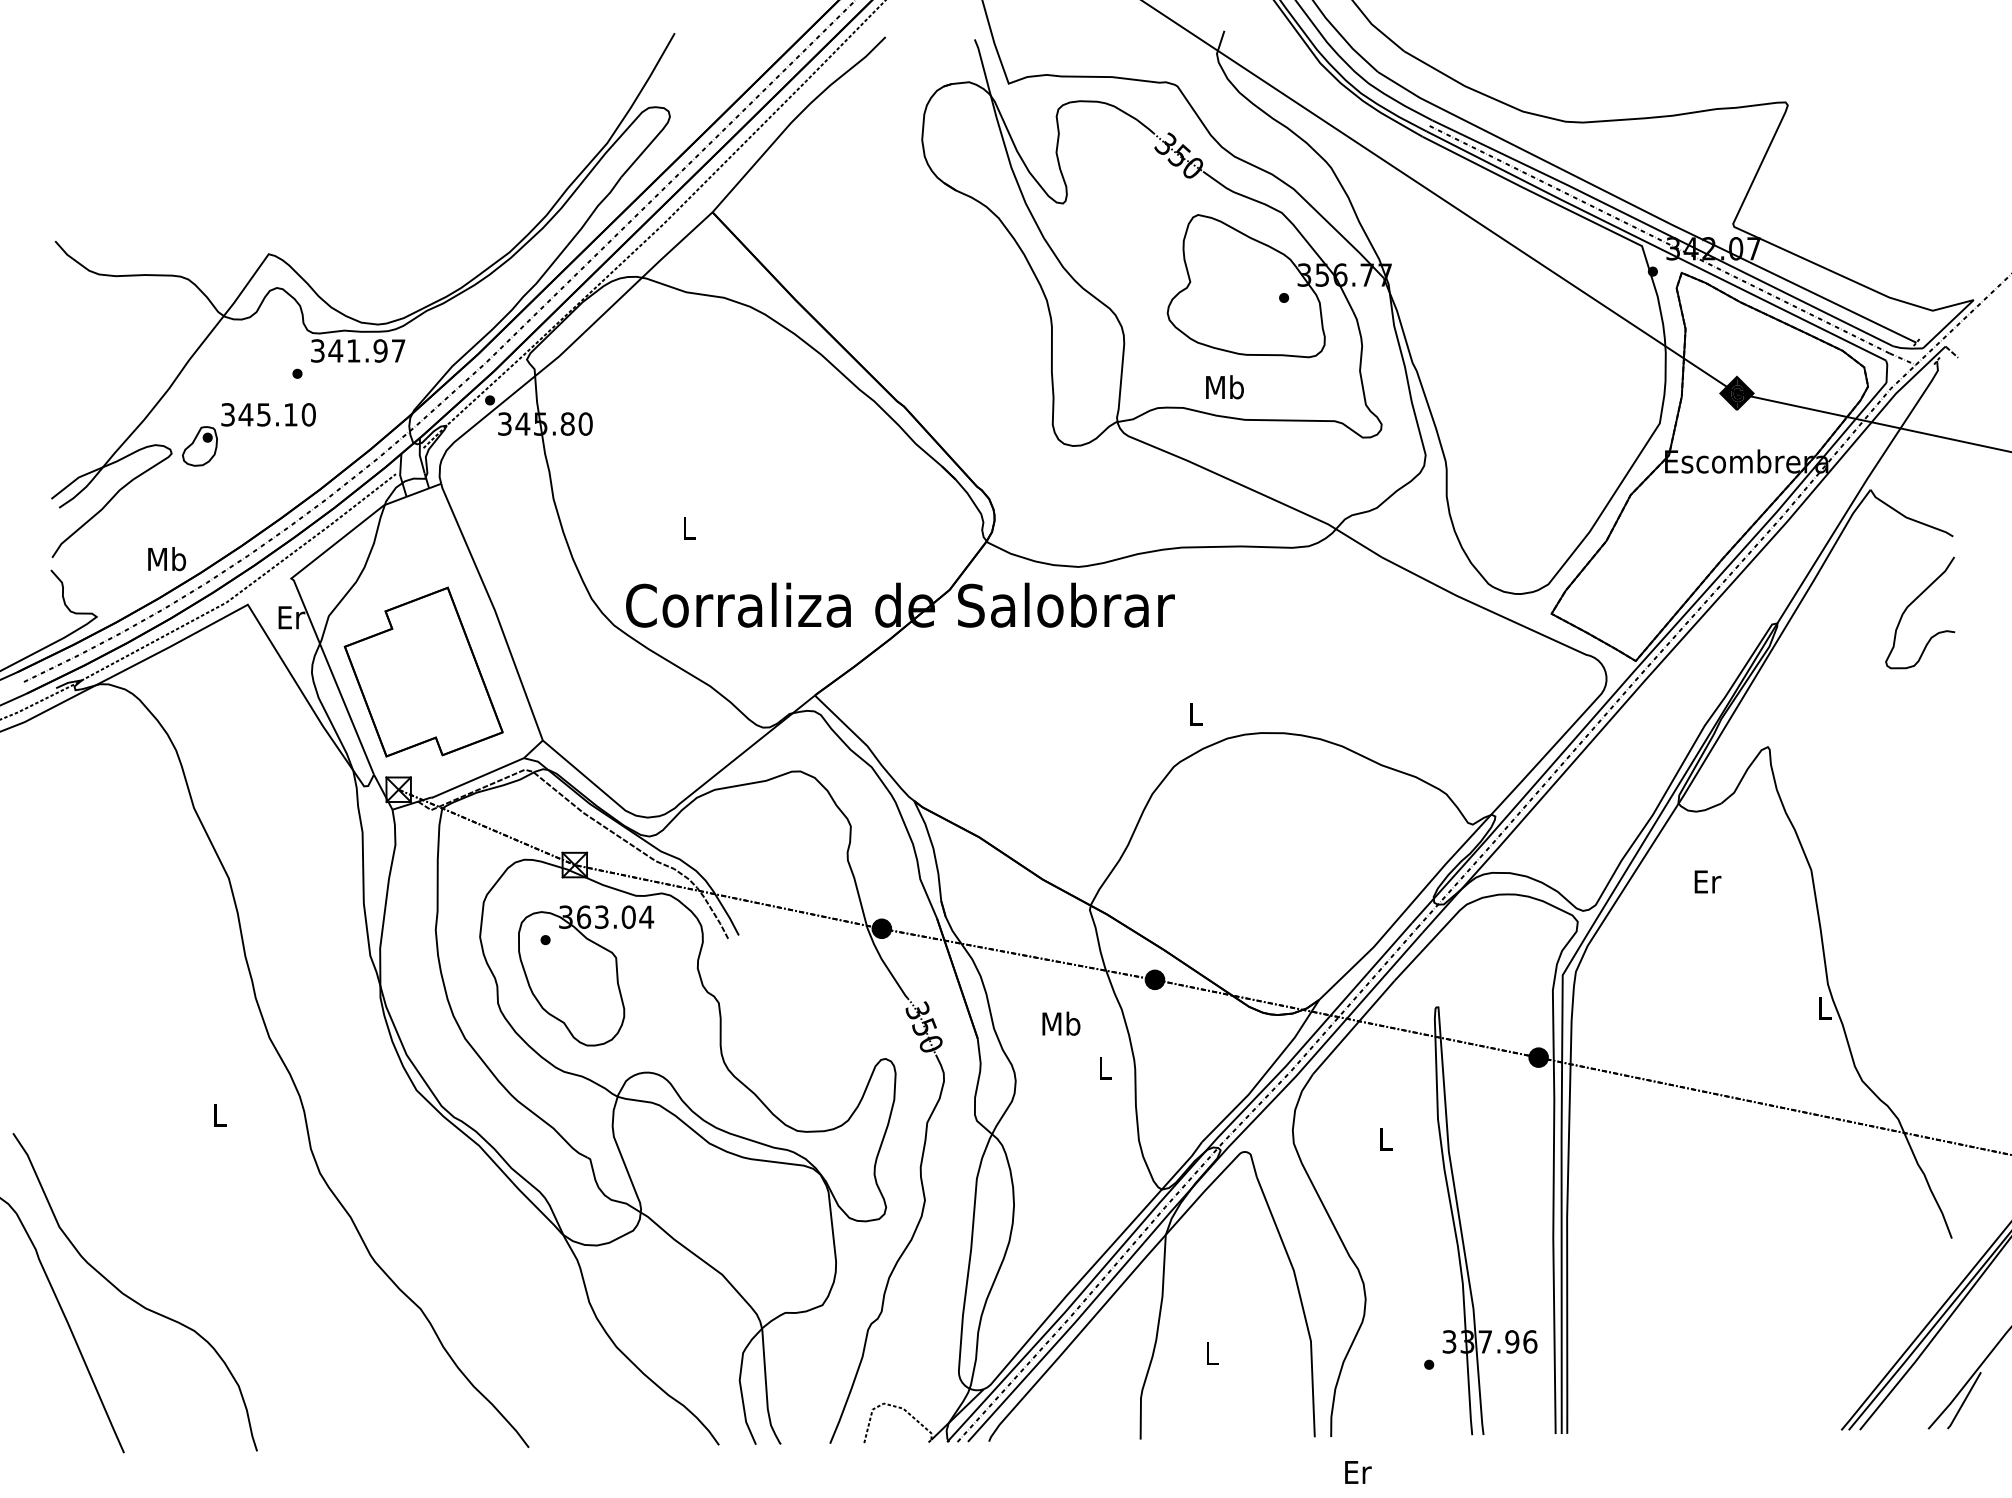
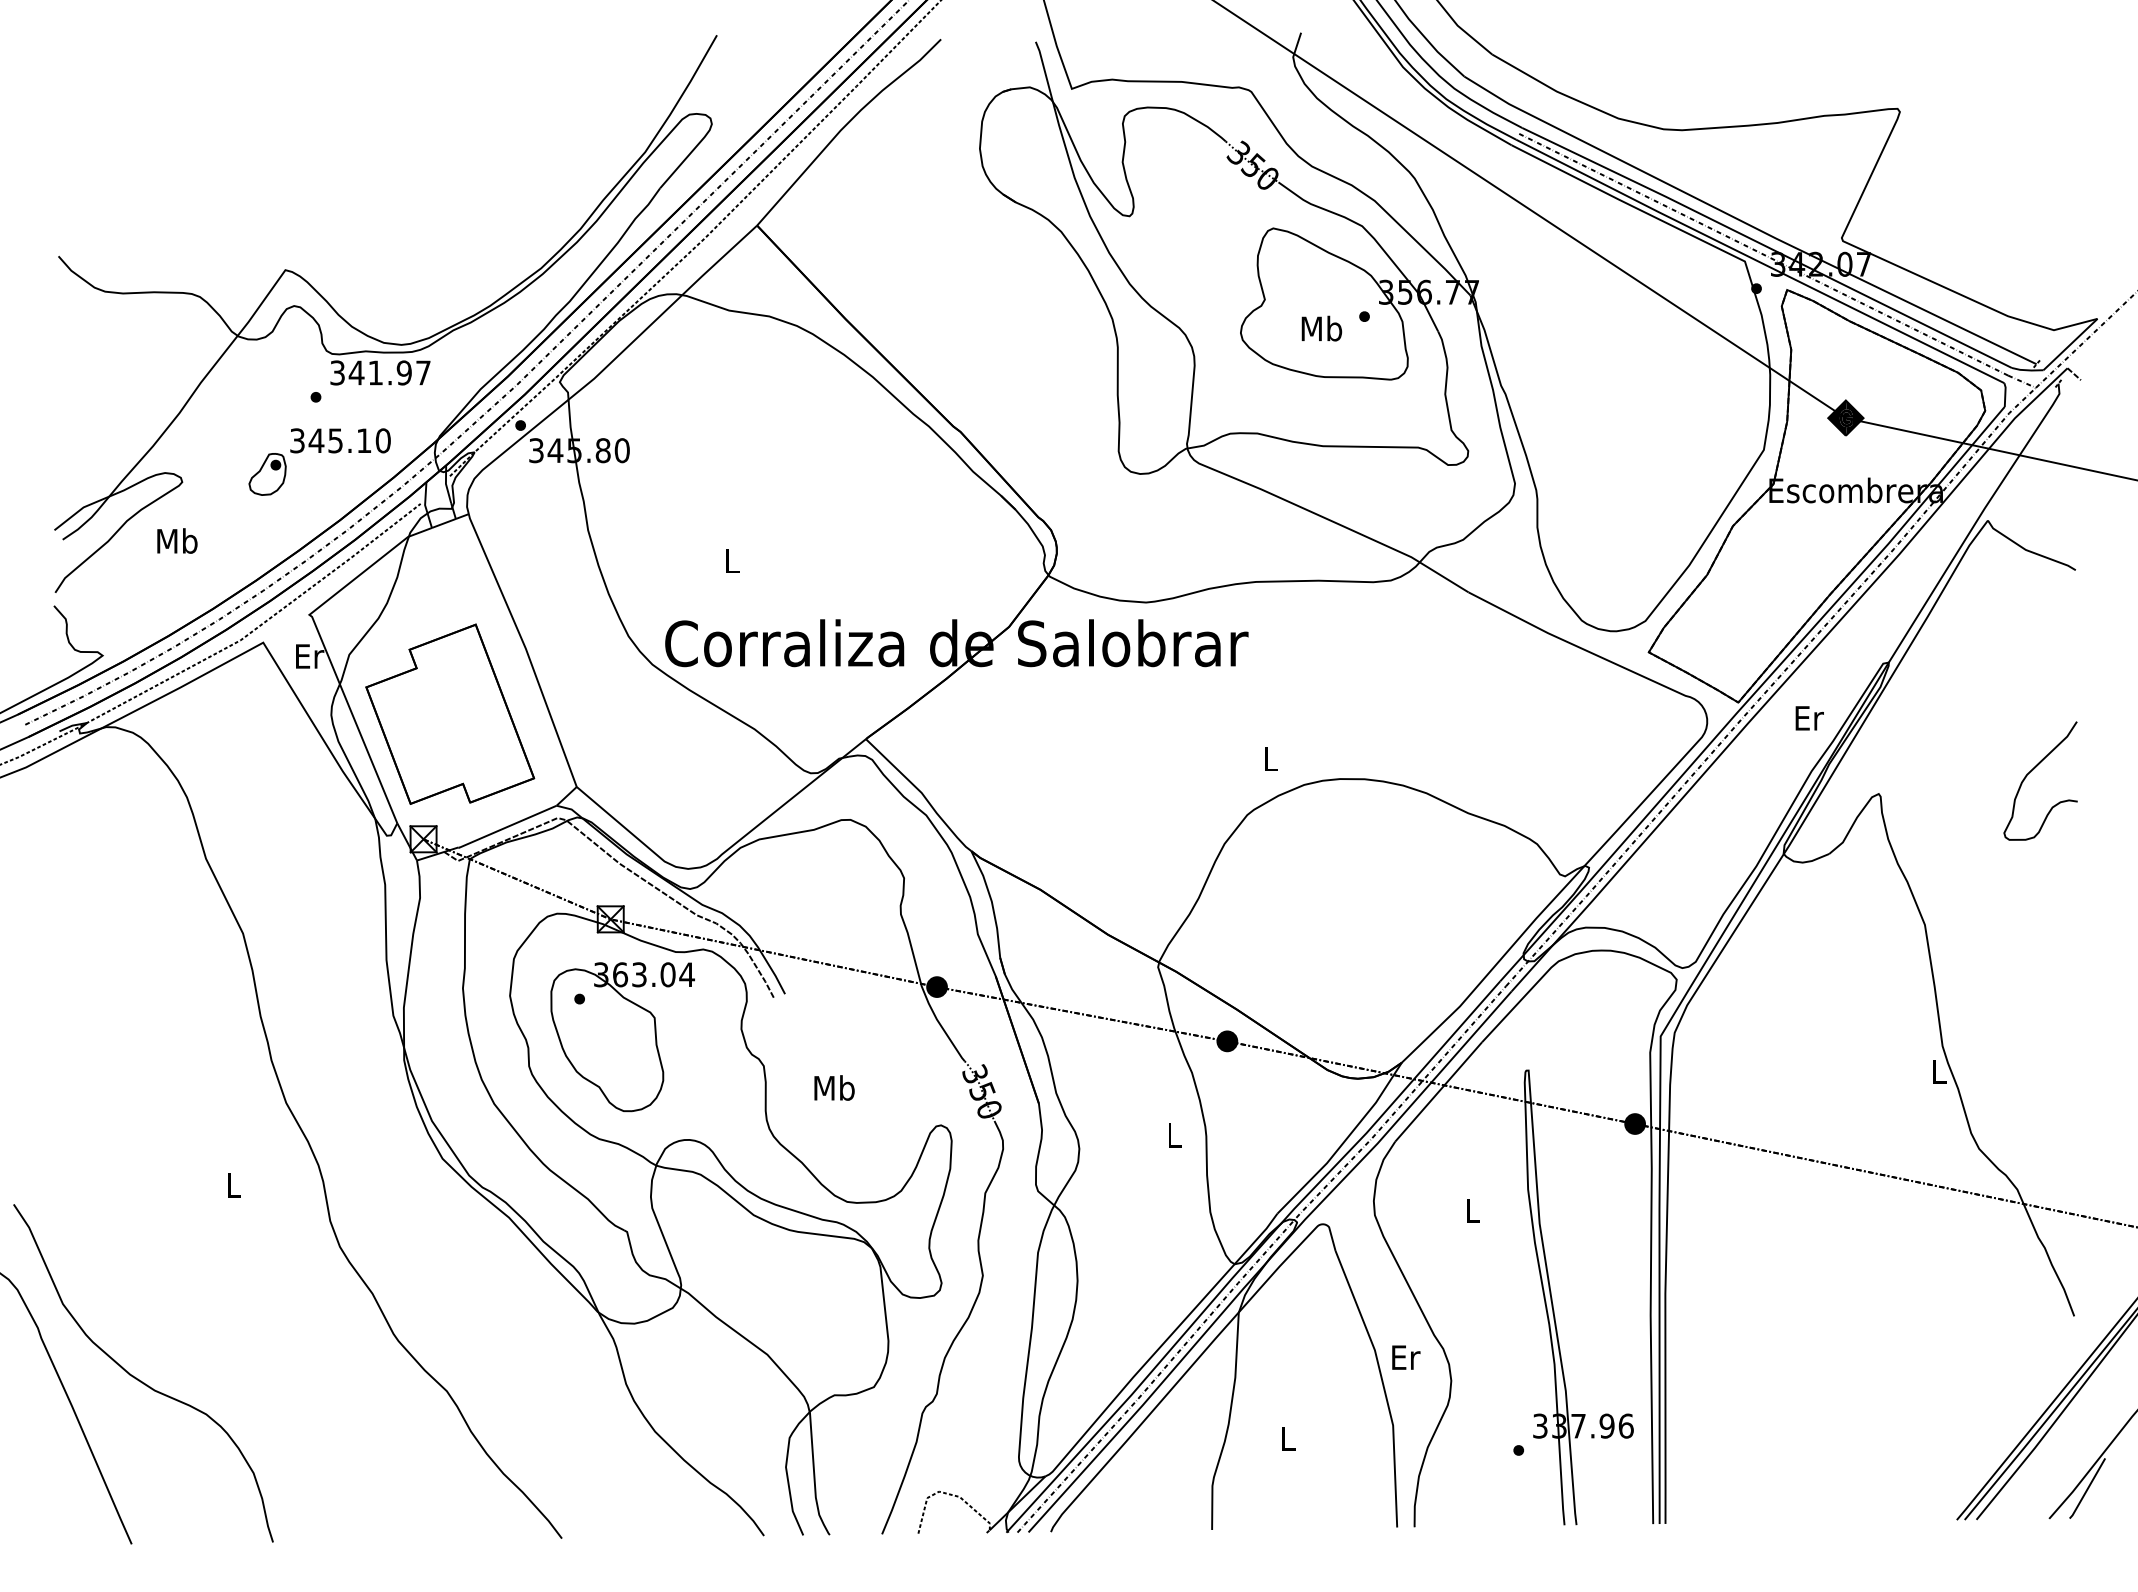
text: (1224, 387) -> (1321, 328), moved
part: (248, 426) -> (319, 453), moved
text: (167, 559) -> (177, 541), moved
curve: (1912, 603) -> (2032, 771), moved
text: (1707, 881) -> (1809, 717), moved
text: (1061, 1023) -> (834, 1087), moved
text: (1358, 1472) -> (1406, 1357), moved

